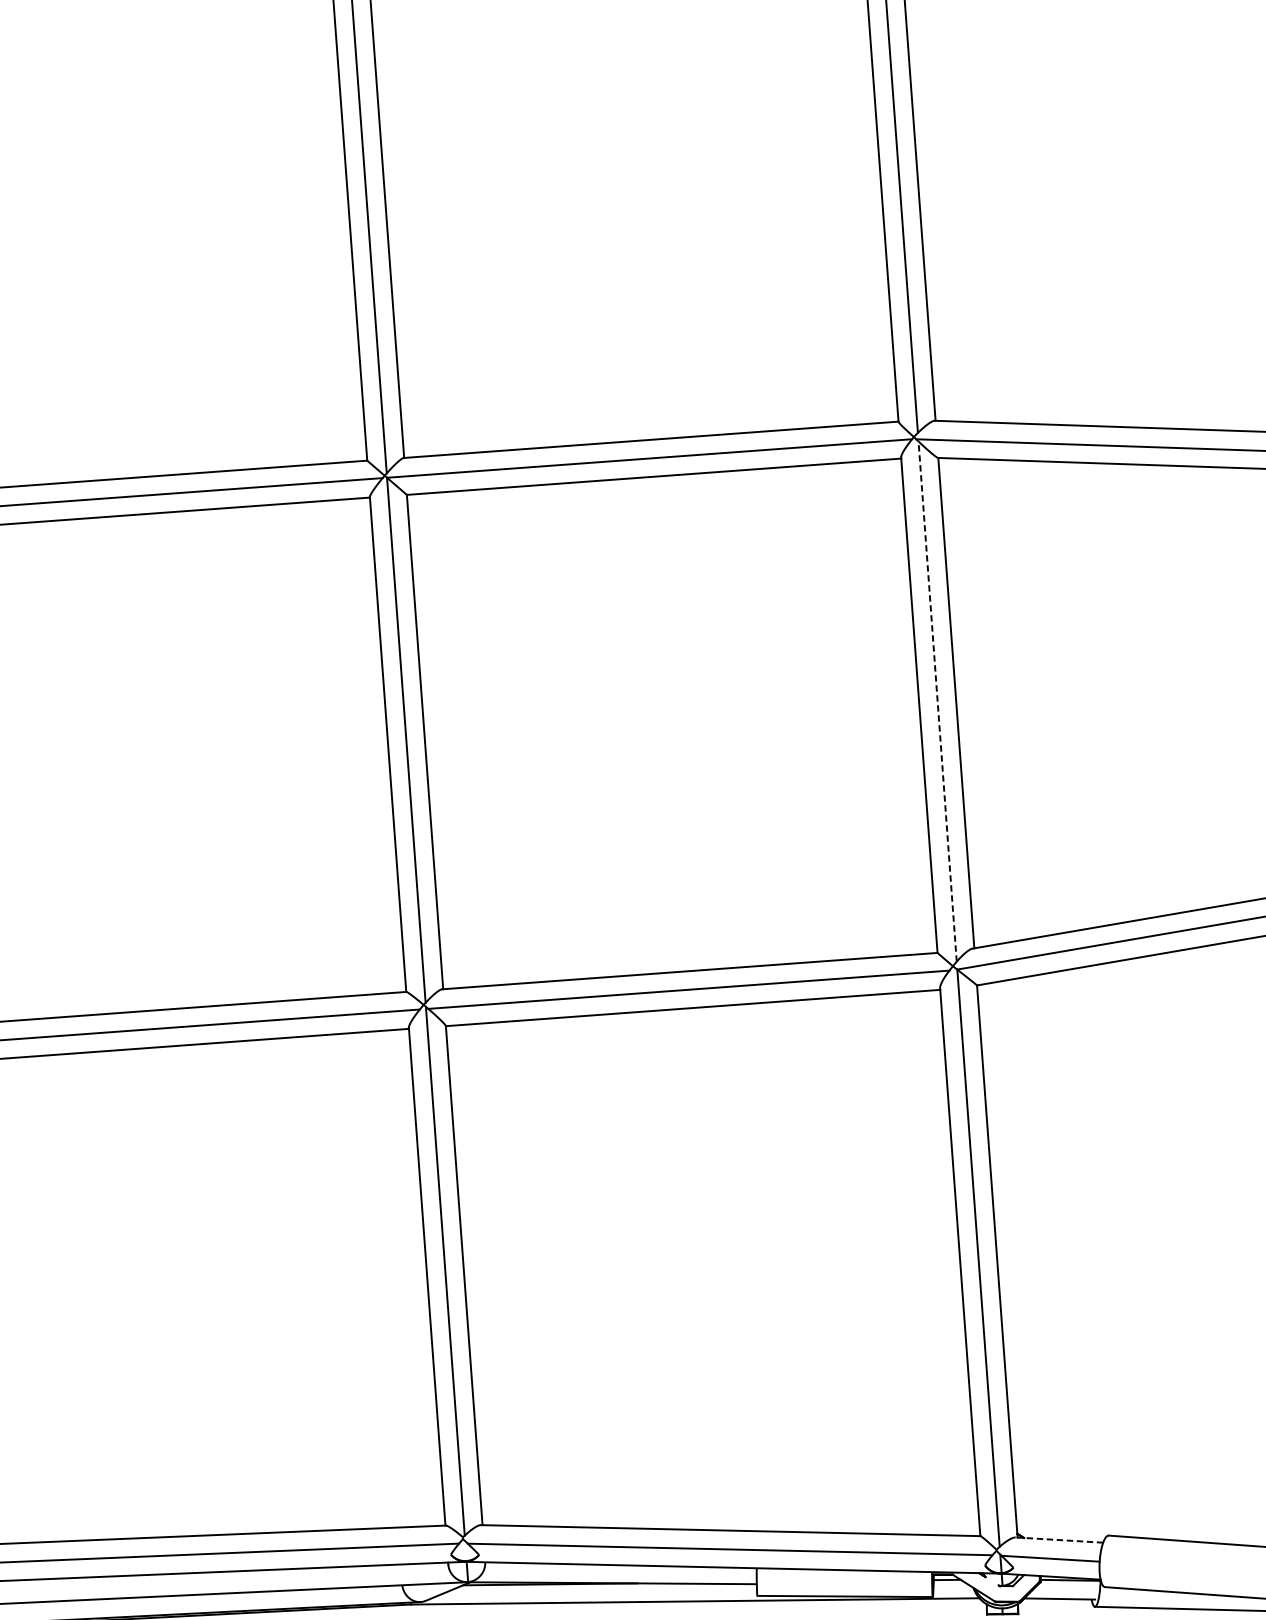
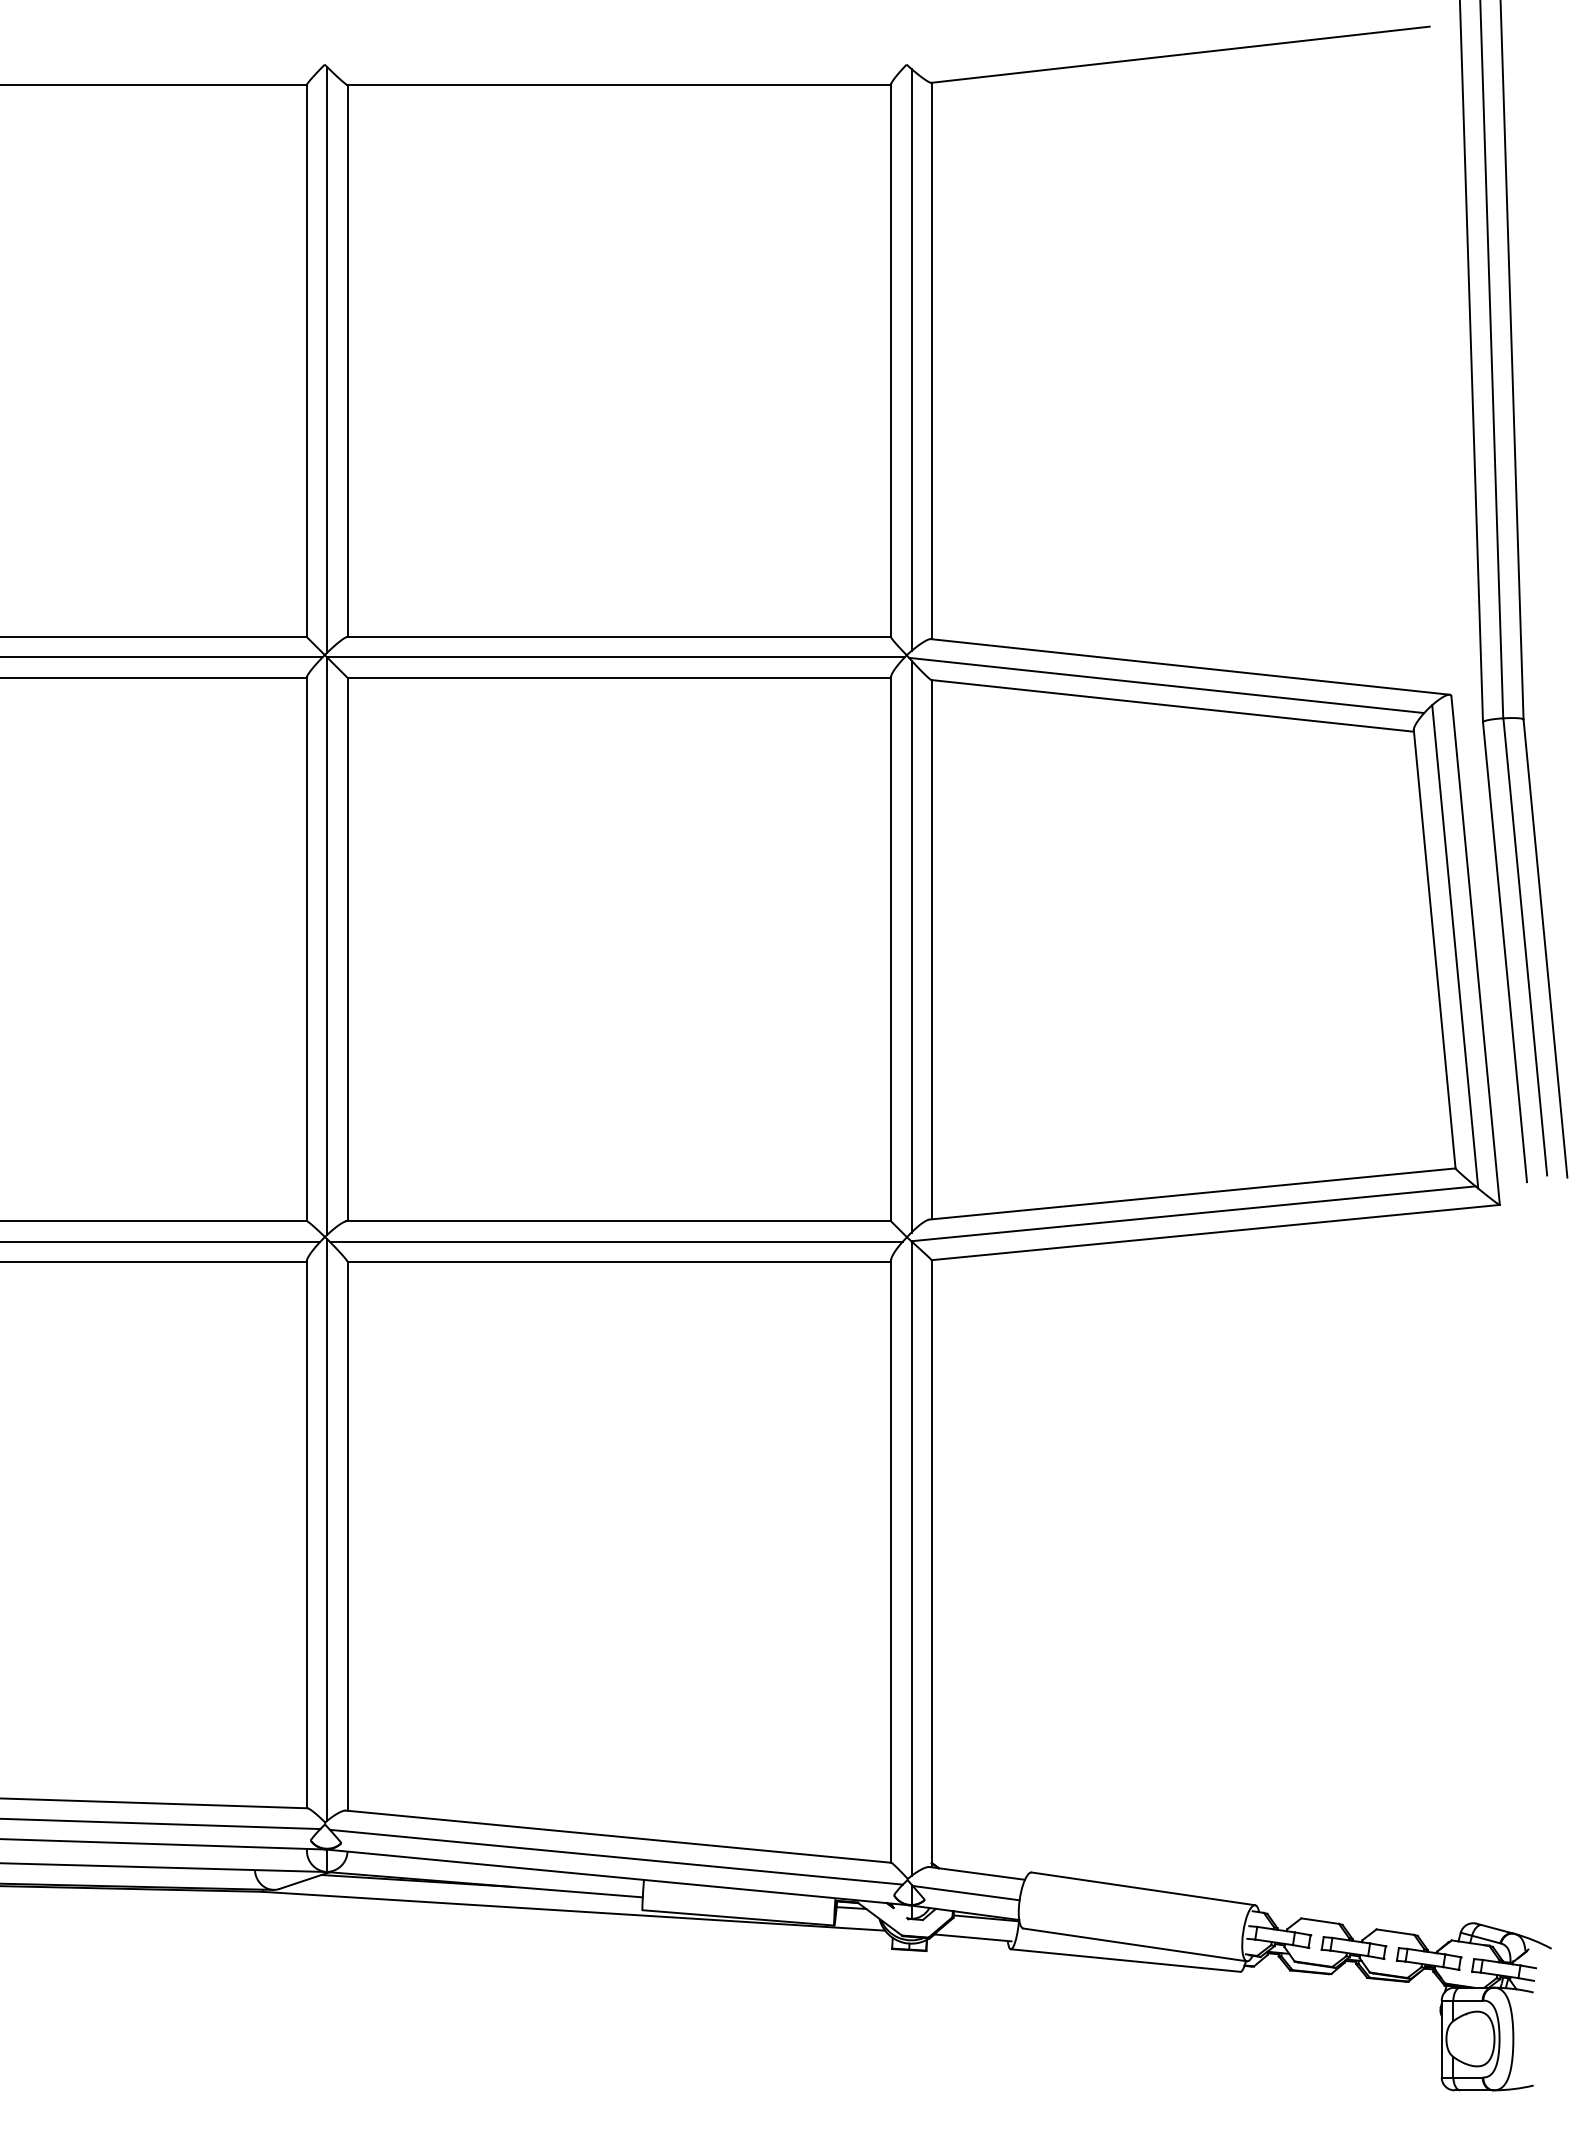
line: (937, 701) -> (911, 946), dashed -> solid
line: (1058, 1540) -> (976, 1873), dashed -> solid

